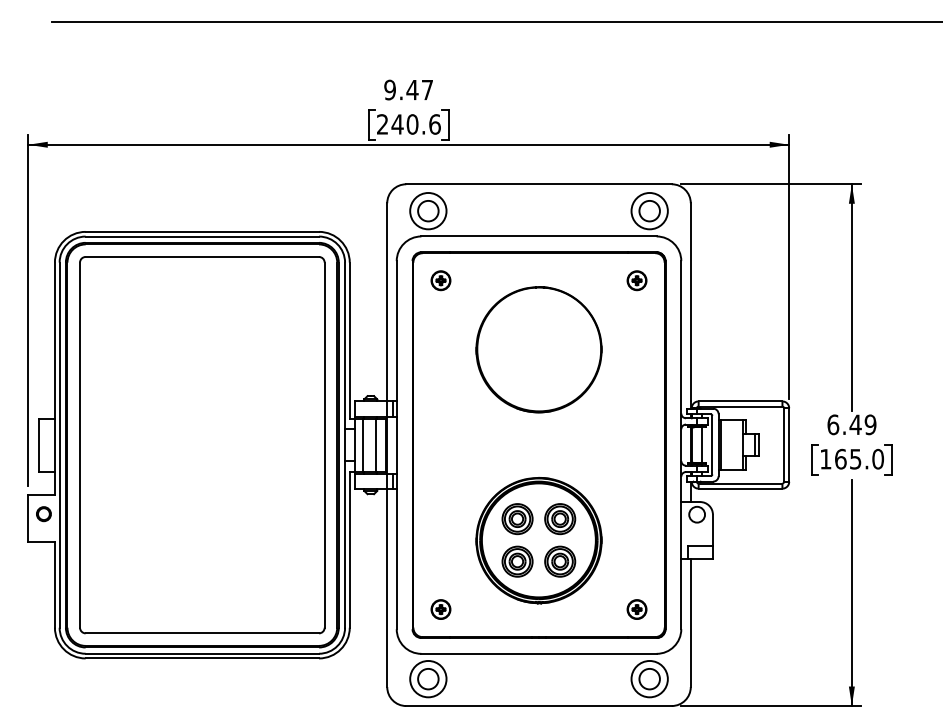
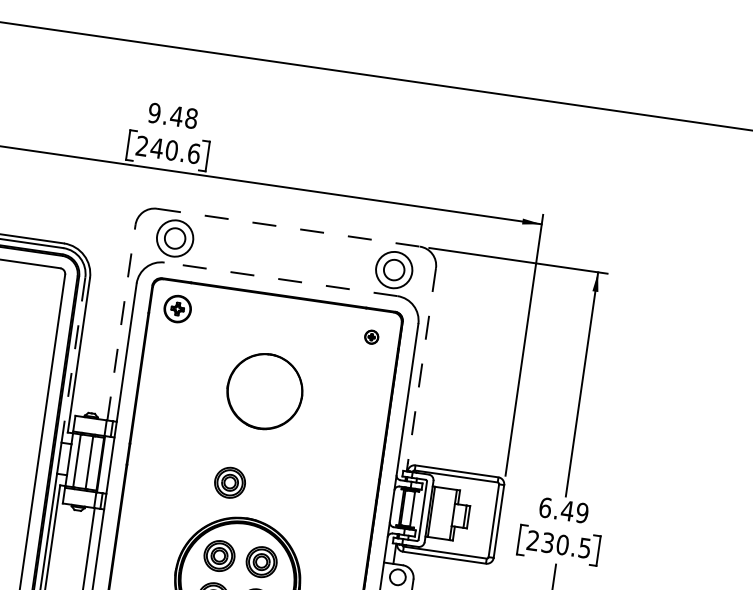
text: (427, 89) -> (191, 117), 9.47 -> 9.48
line: (539, 184) -> (288, 227), solid -> dashed
line: (539, 236) -> (281, 279), solid -> dashed
part: (440, 280) -> (177, 308), size x1.4
part: (636, 280) -> (371, 336), size x0.7
line: (387, 302) -> (121, 323), solid -> dashed
line: (690, 302) -> (421, 366), solid -> dashed
line: (345, 346) -> (73, 360), solid -> dashed
part: (538, 349) -> (264, 391), size x0.6
part: (517, 445) -> (229, 483), added
text: (851, 458) -> (558, 543), 165.0 -> 230.5

